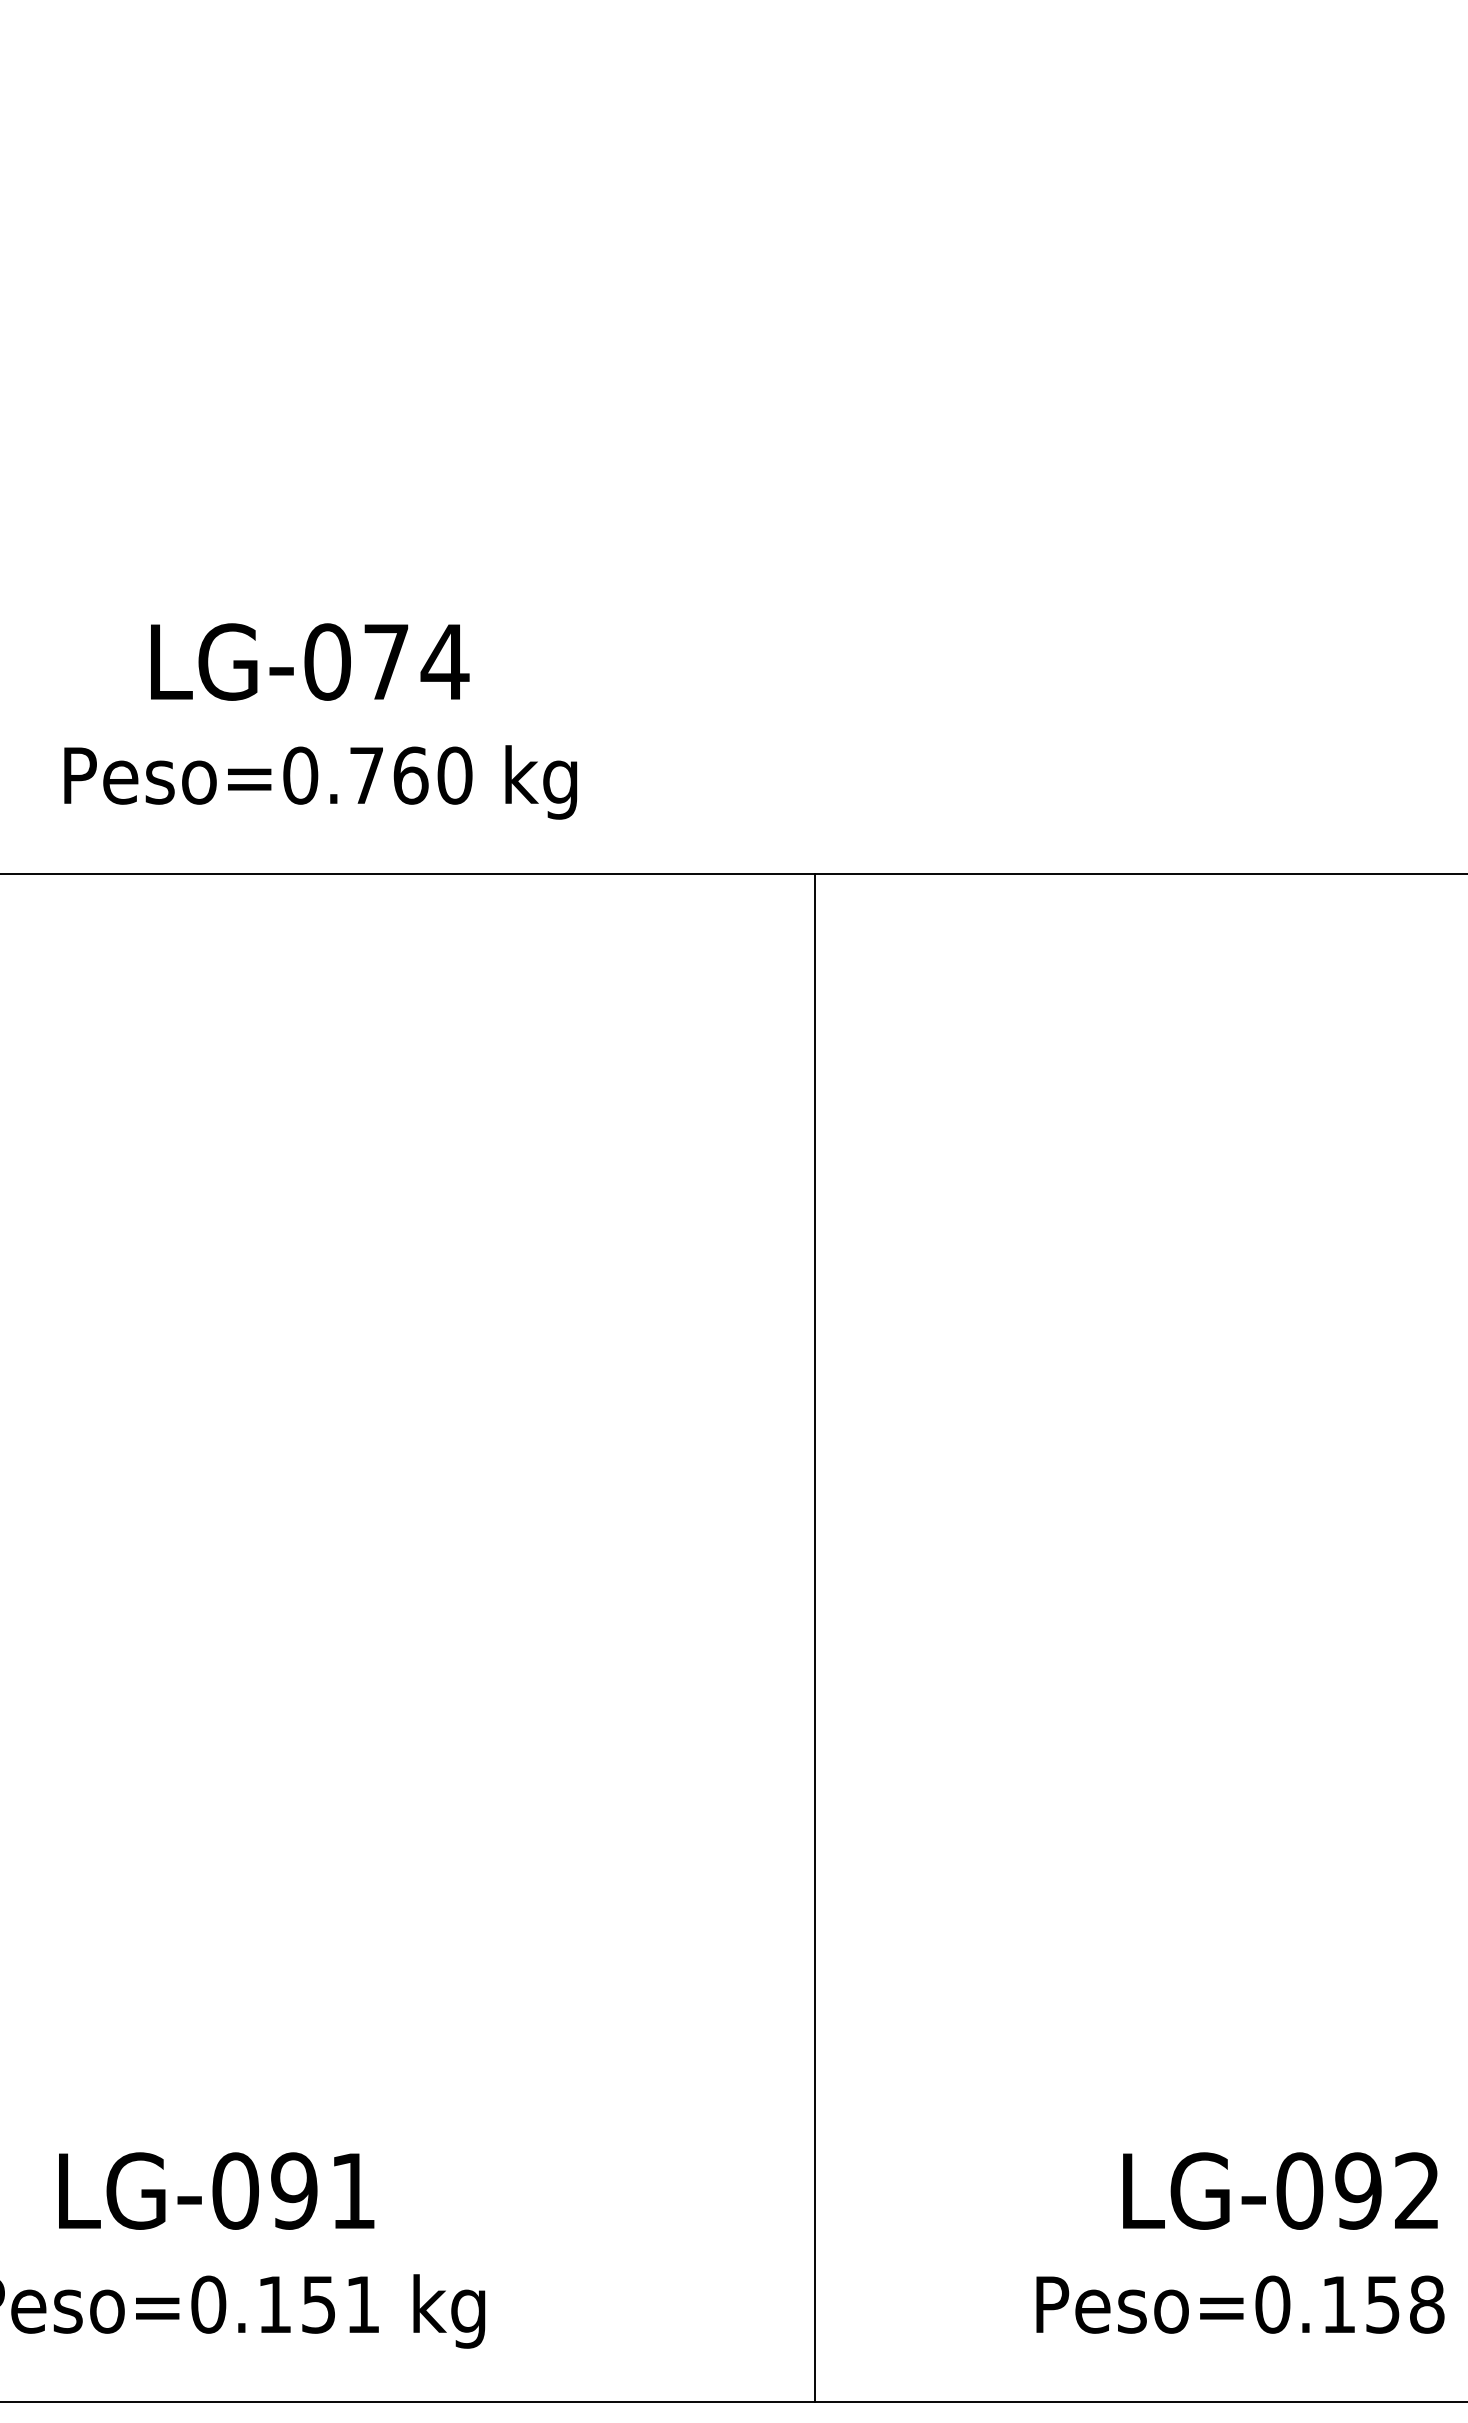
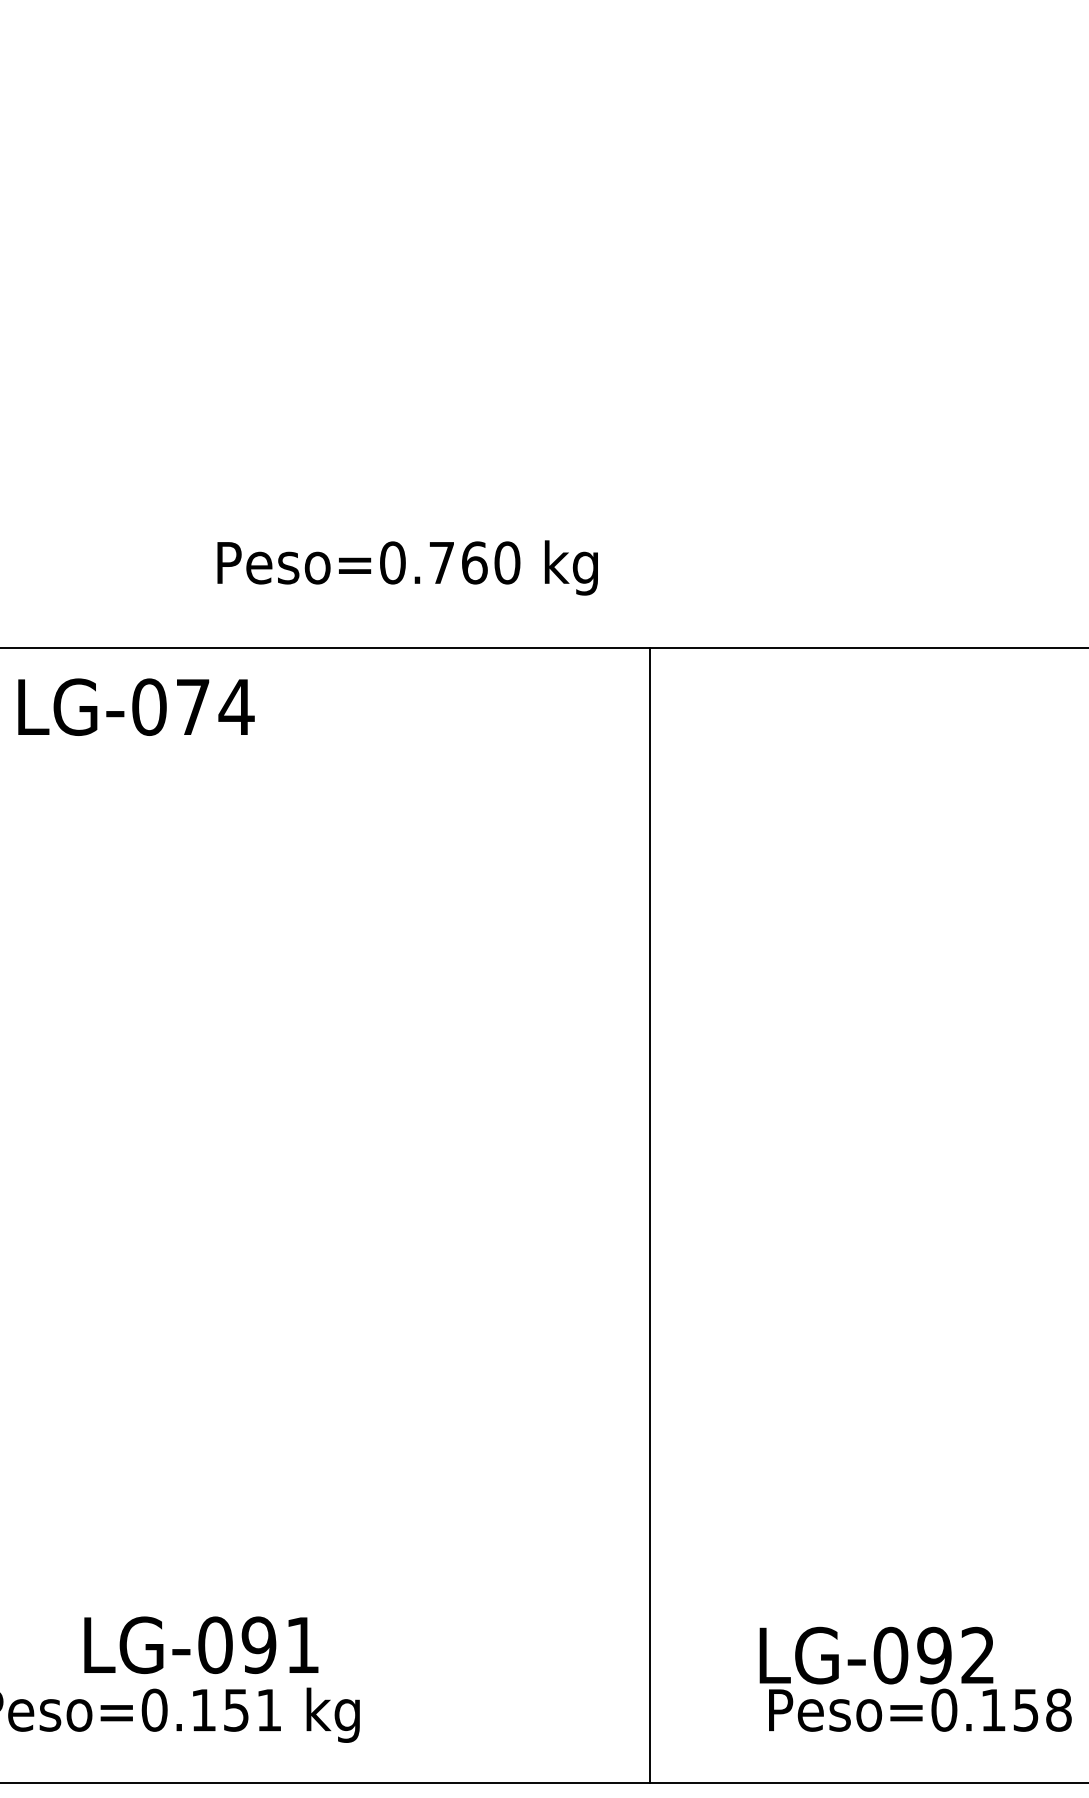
text: (310, 661) -> (136, 706), moved
text: (320, 782) -> (407, 568), moved
line: (814, 1637) -> (649, 1215), moved
text: (216, 2190) -> (201, 1644), moved
text: (1280, 2190) -> (876, 1655), moved

